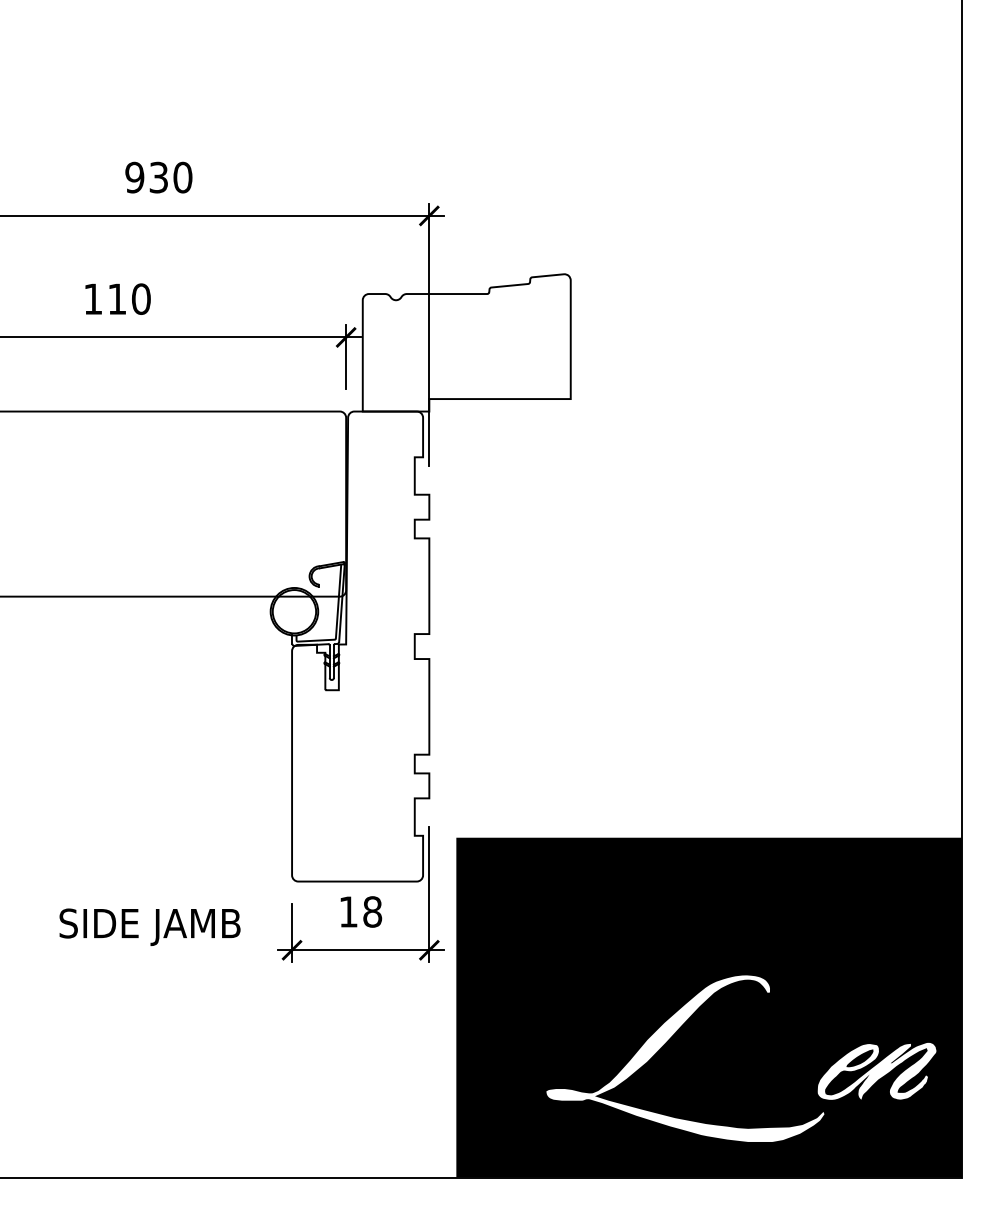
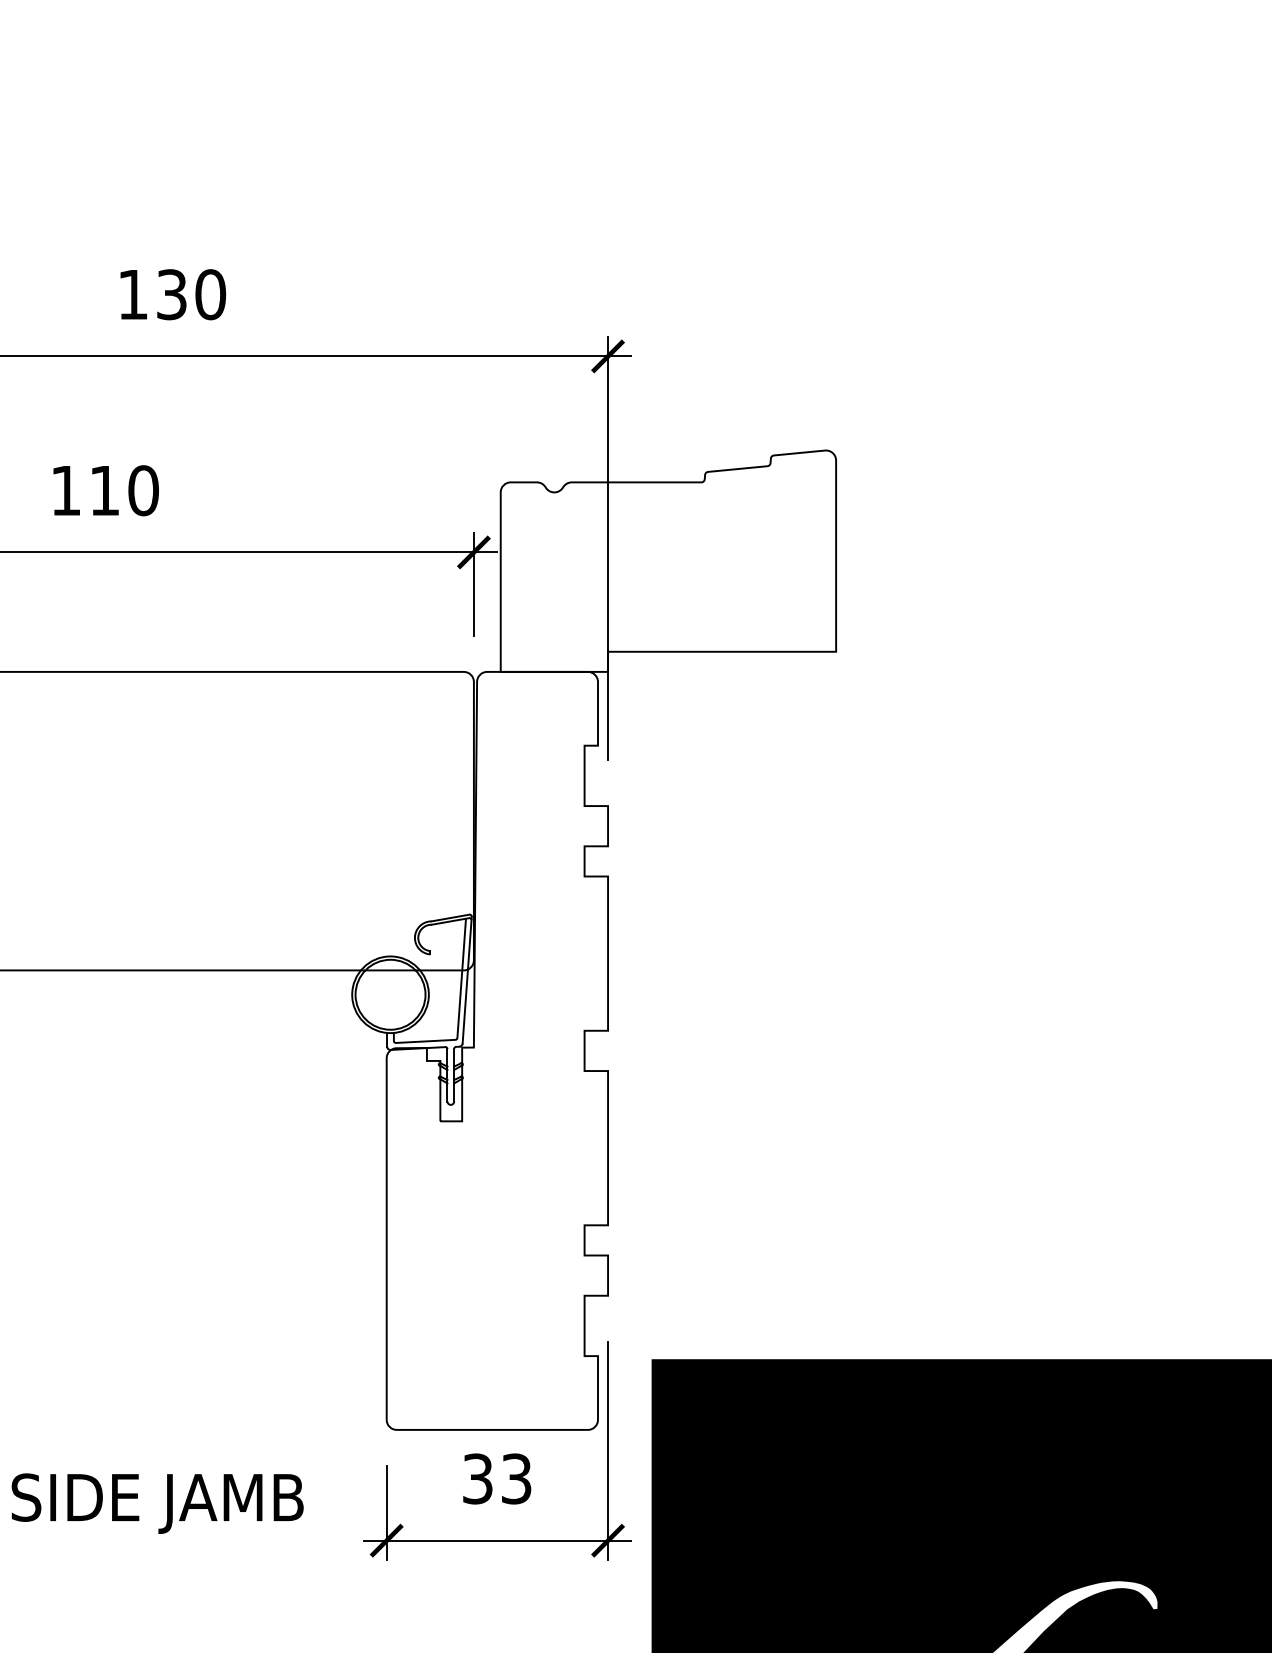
text: (134, 177) -> (132, 294), 930 -> 130
text: (360, 911) -> (497, 1478), 18 -> 33

